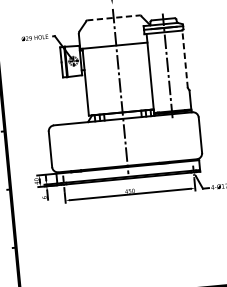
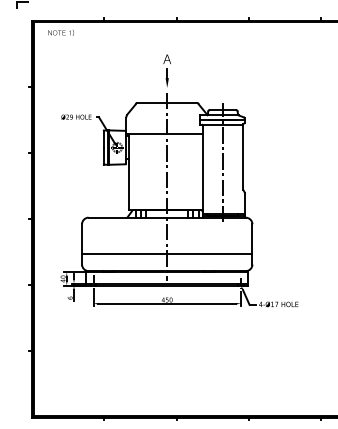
line: (113, 18) -> (167, 103), dashed -> solid
line: (185, 58) -> (243, 156), dashed -> solid
line: (126, 150) -> (167, 253), added

